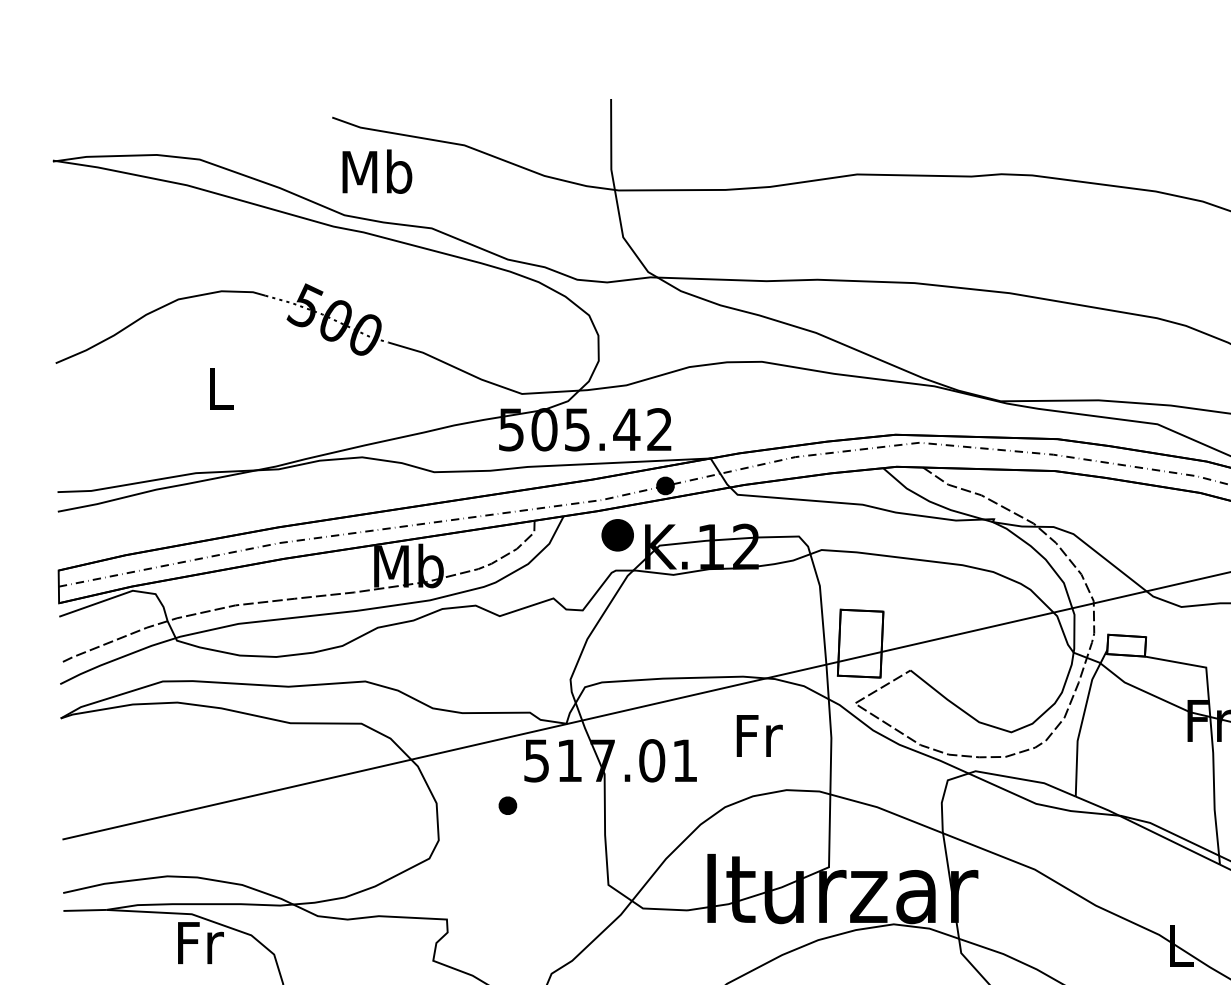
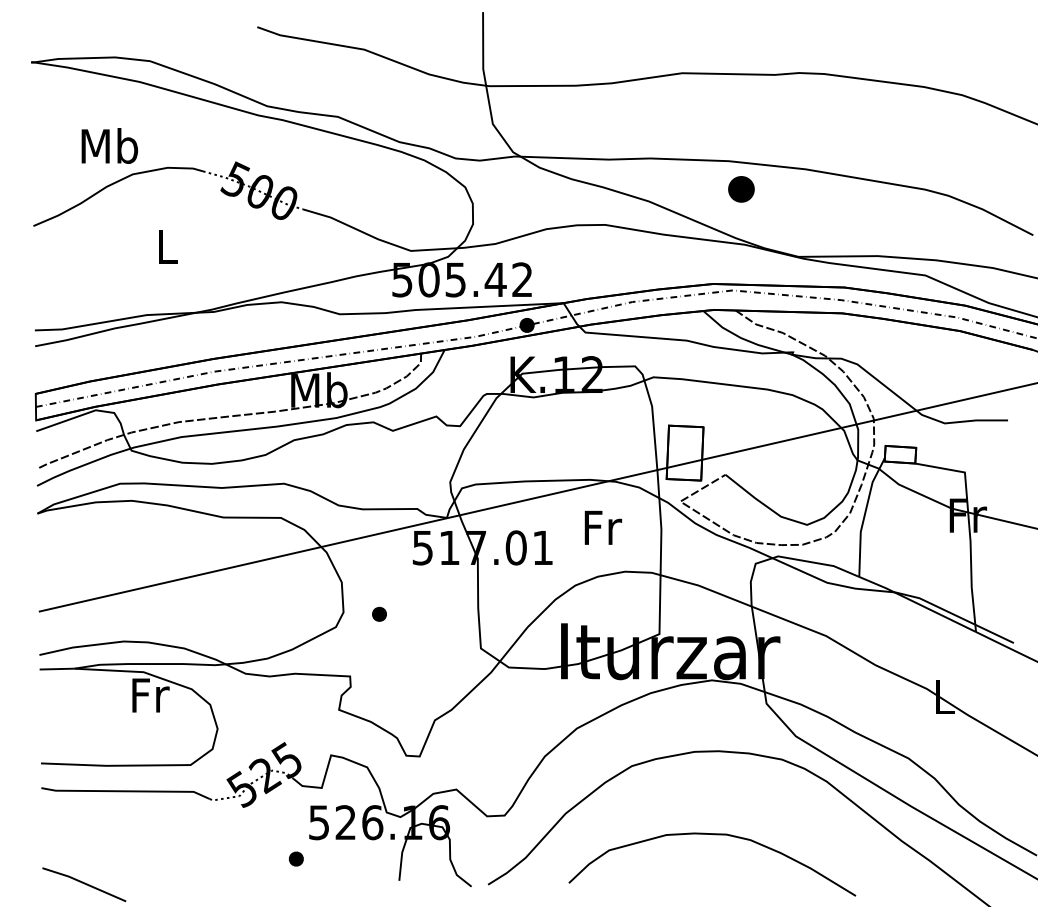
text: (376, 171) -> (109, 145), moved
part: (617, 535) -> (741, 189), moved
part: (507, 804) -> (379, 613), moved

